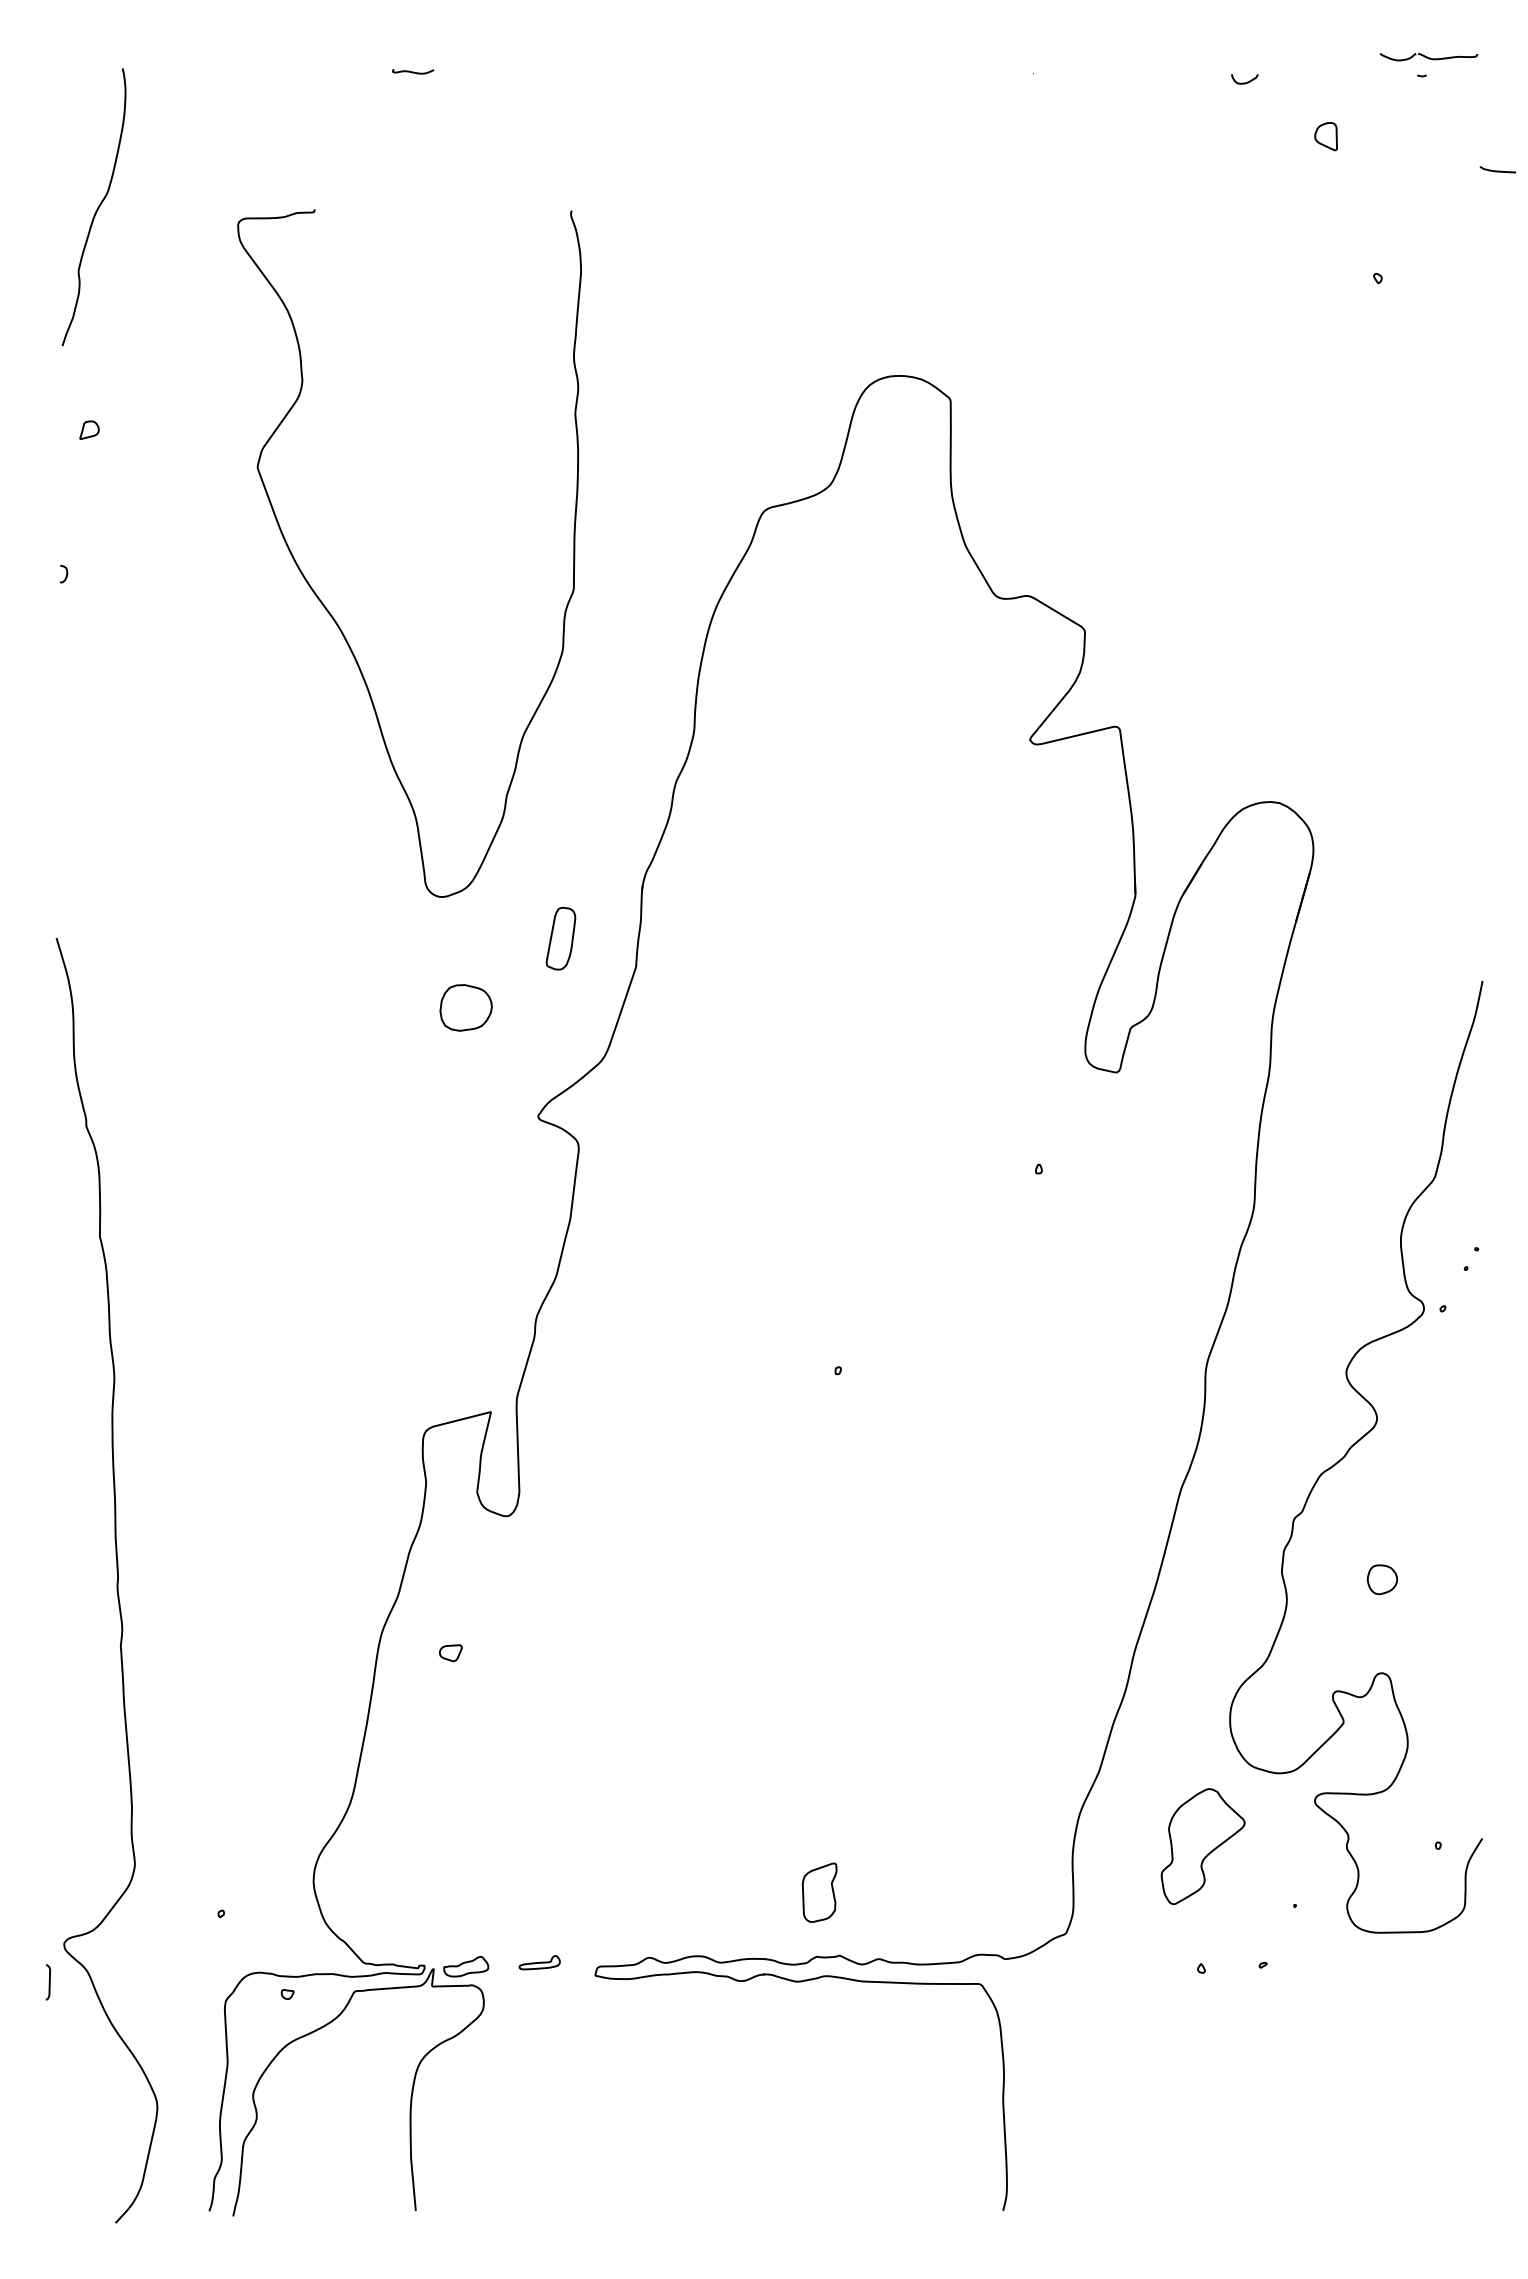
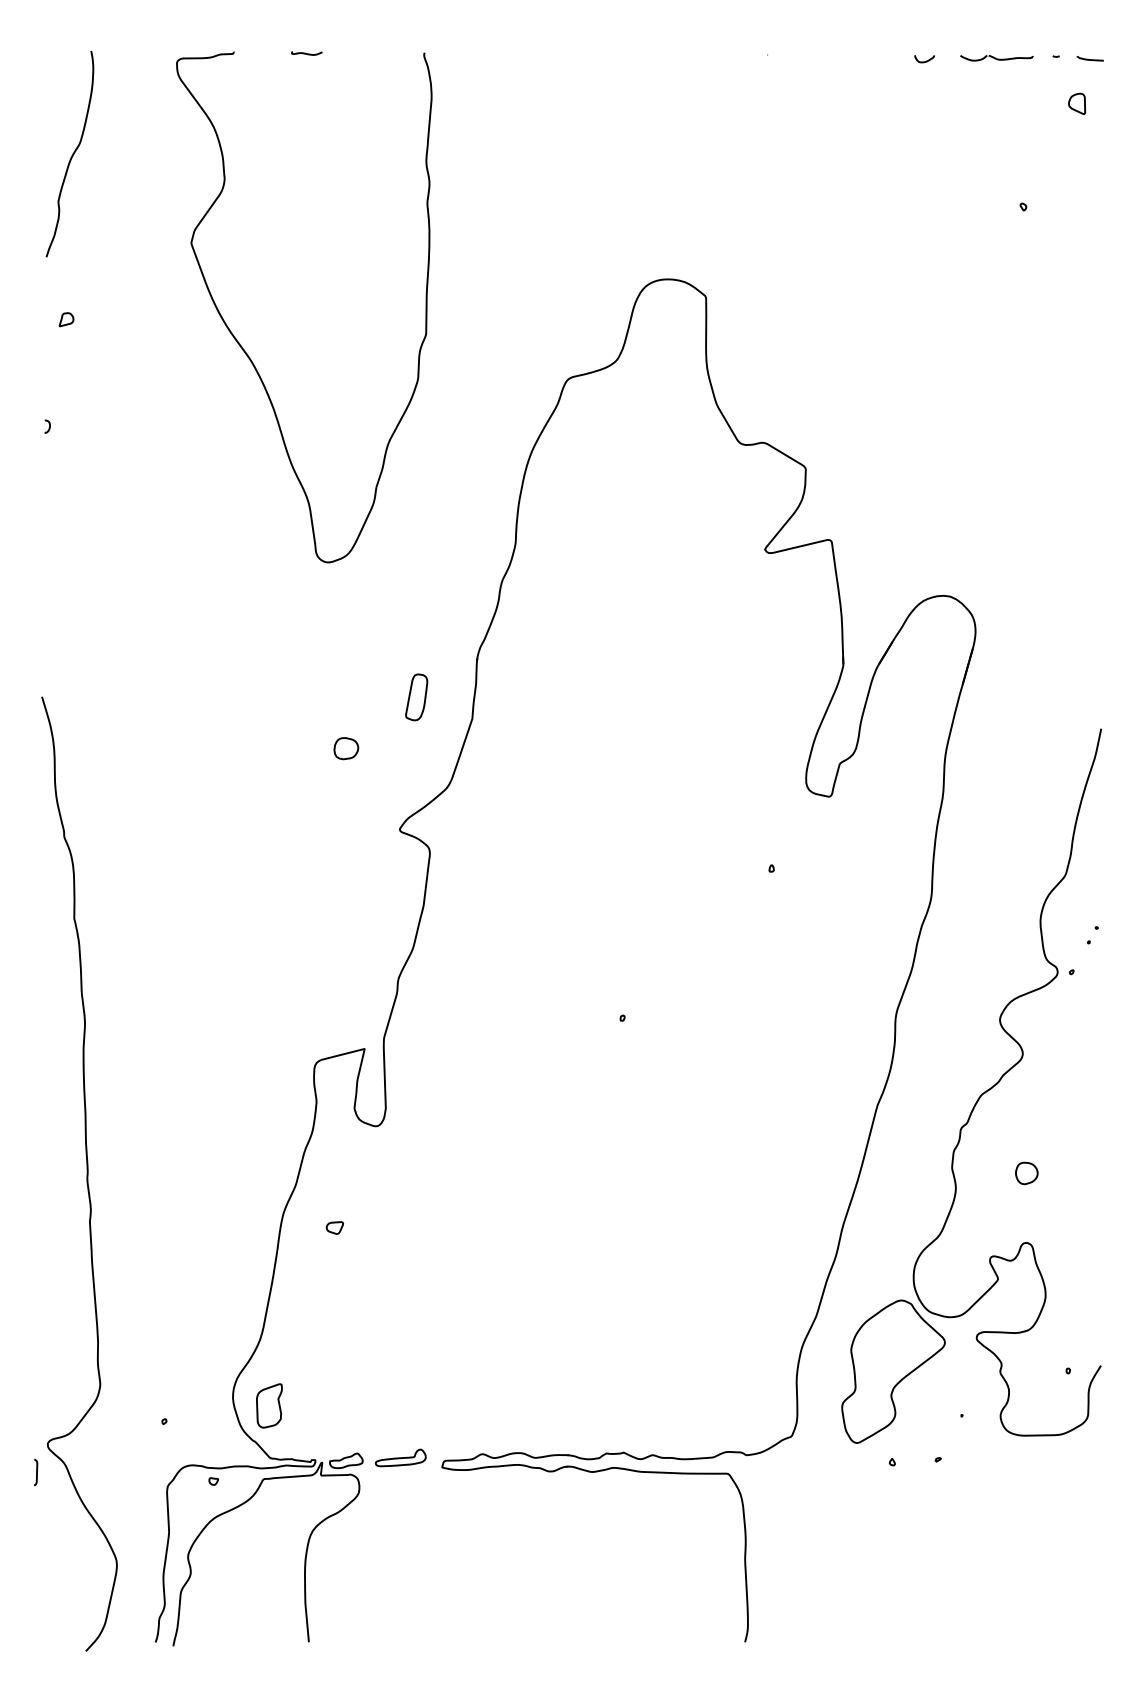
part: (1428, 57) -> (996, 58), moved
part: (1325, 136) -> (1076, 103), moved
curve: (1497, 170) -> (1089, 59), moved
curve: (330, 612) -> (245, 351), moved
part: (466, 1007) -> (346, 748), size x0.62
part: (1203, 1846) -> (893, 1371), size x1.67
part: (819, 1892) -> (269, 1405), moved
part: (539, 1962) -> (400, 1457), size x1.67

